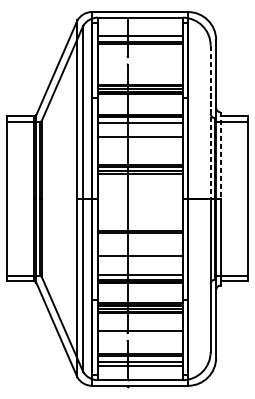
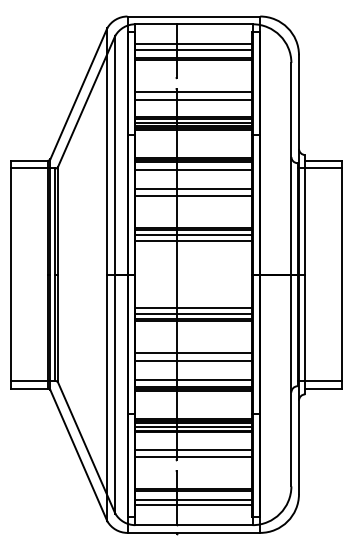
line: (139, 32) -> (193, 44), added
line: (139, 67) -> (193, 92), added
line: (139, 72) -> (193, 99), added
line: (210, 122) -> (291, 168), dashed -> solid
line: (139, 142) -> (193, 196), added
line: (220, 155) -> (305, 214), dashed -> solid
line: (139, 223) -> (193, 308), added
line: (139, 227) -> (193, 313), added
line: (139, 261) -> (193, 360), added
line: (139, 325) -> (193, 449), added

